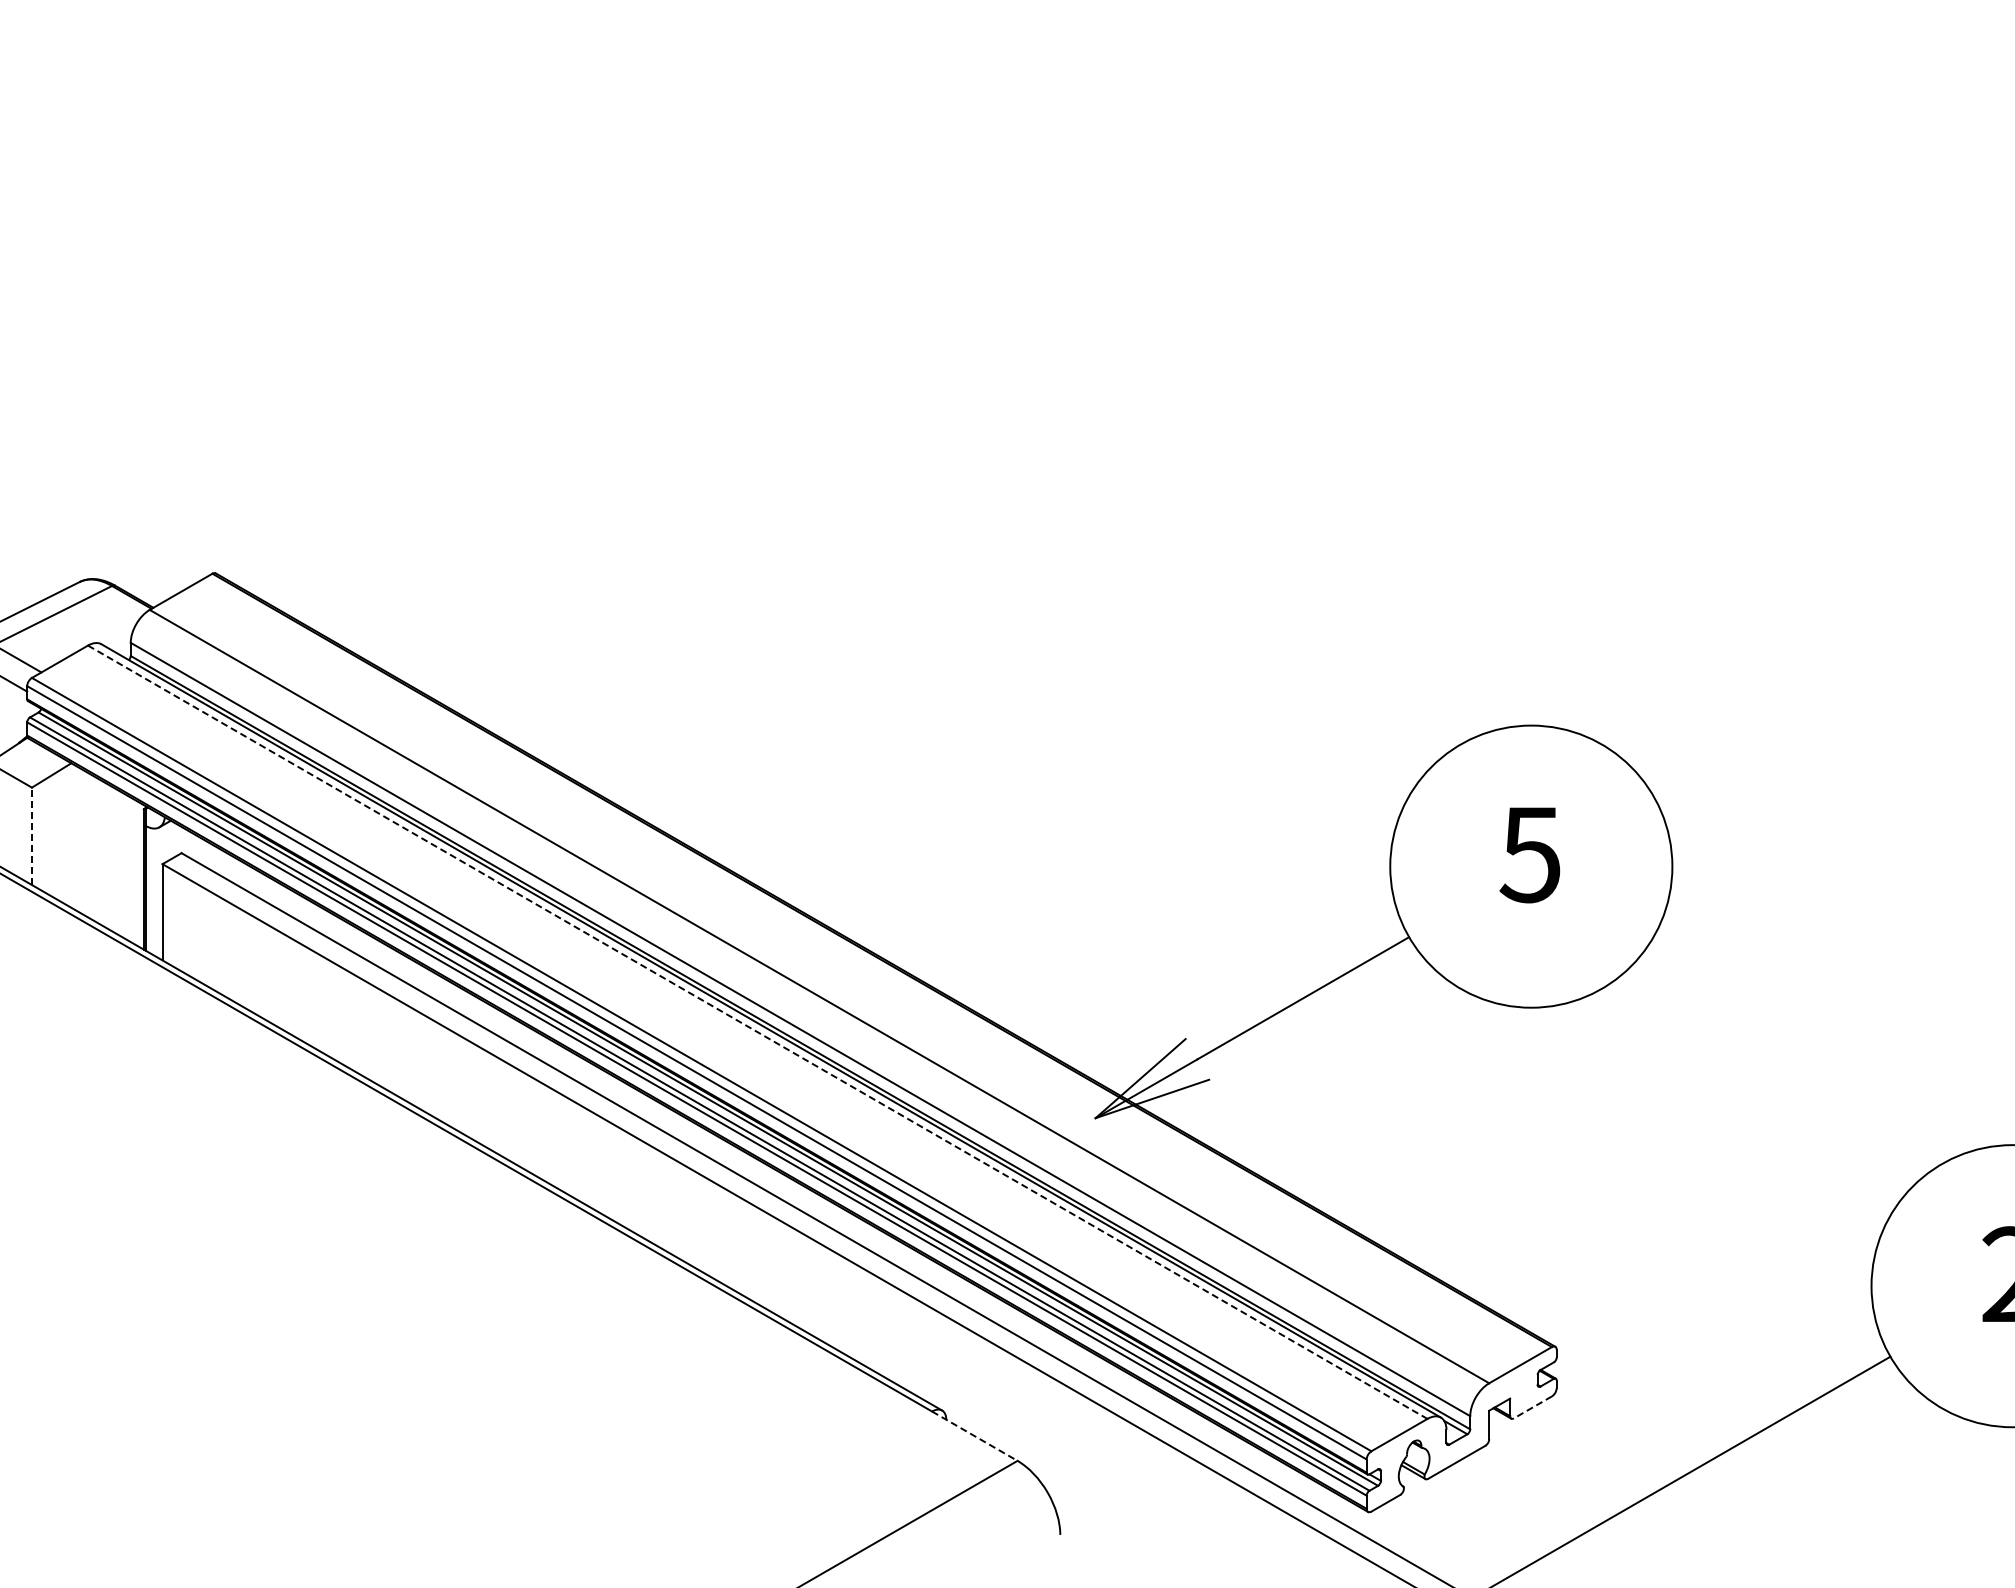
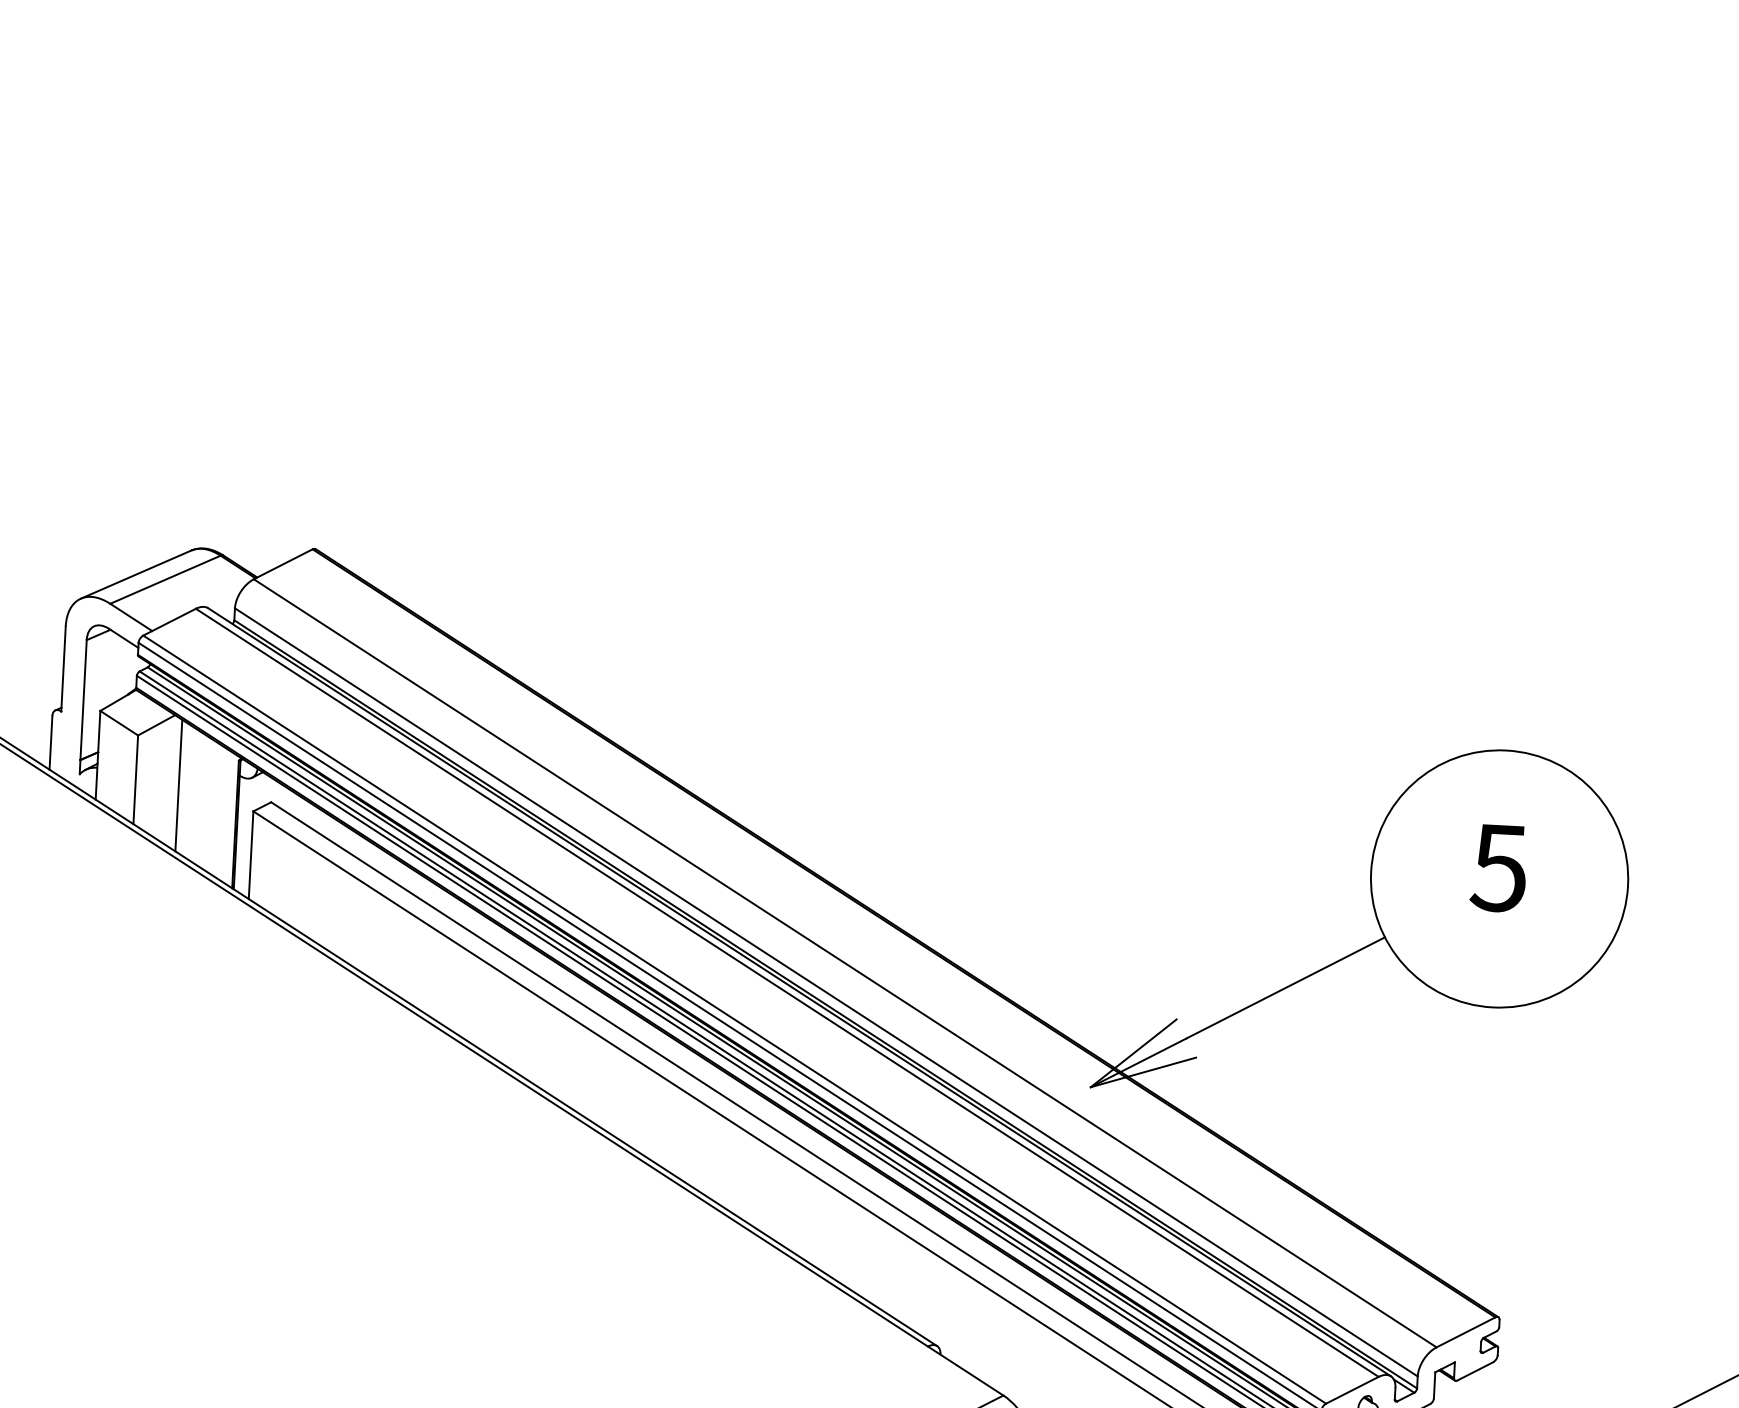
line: (31, 836) -> (135, 779), dashed -> solid
line: (79, 839) -> (178, 784), added
line: (758, 1032) -> (787, 993), dashed -> solid
line: (1532, 1407) -> (1474, 1371), dashed -> solid
line: (975, 1436) -> (966, 1371), dashed -> solid

